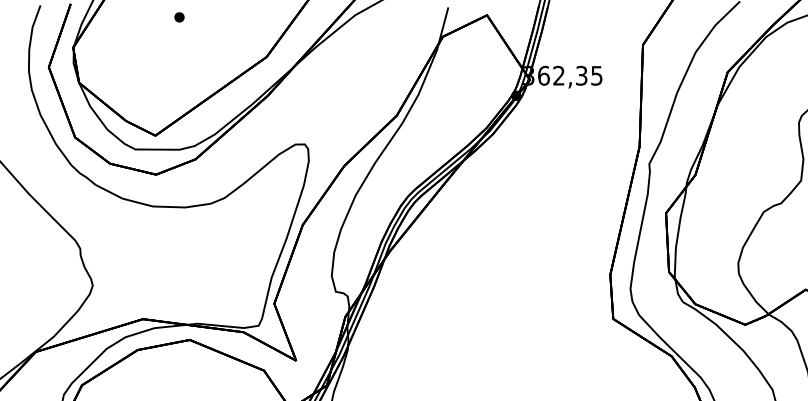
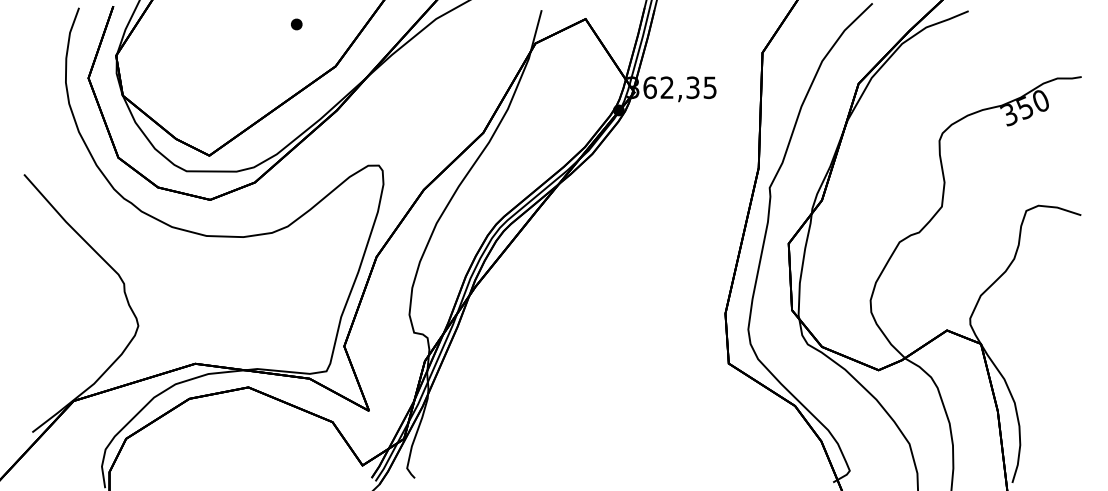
part: (179, 17) -> (296, 24), moved

